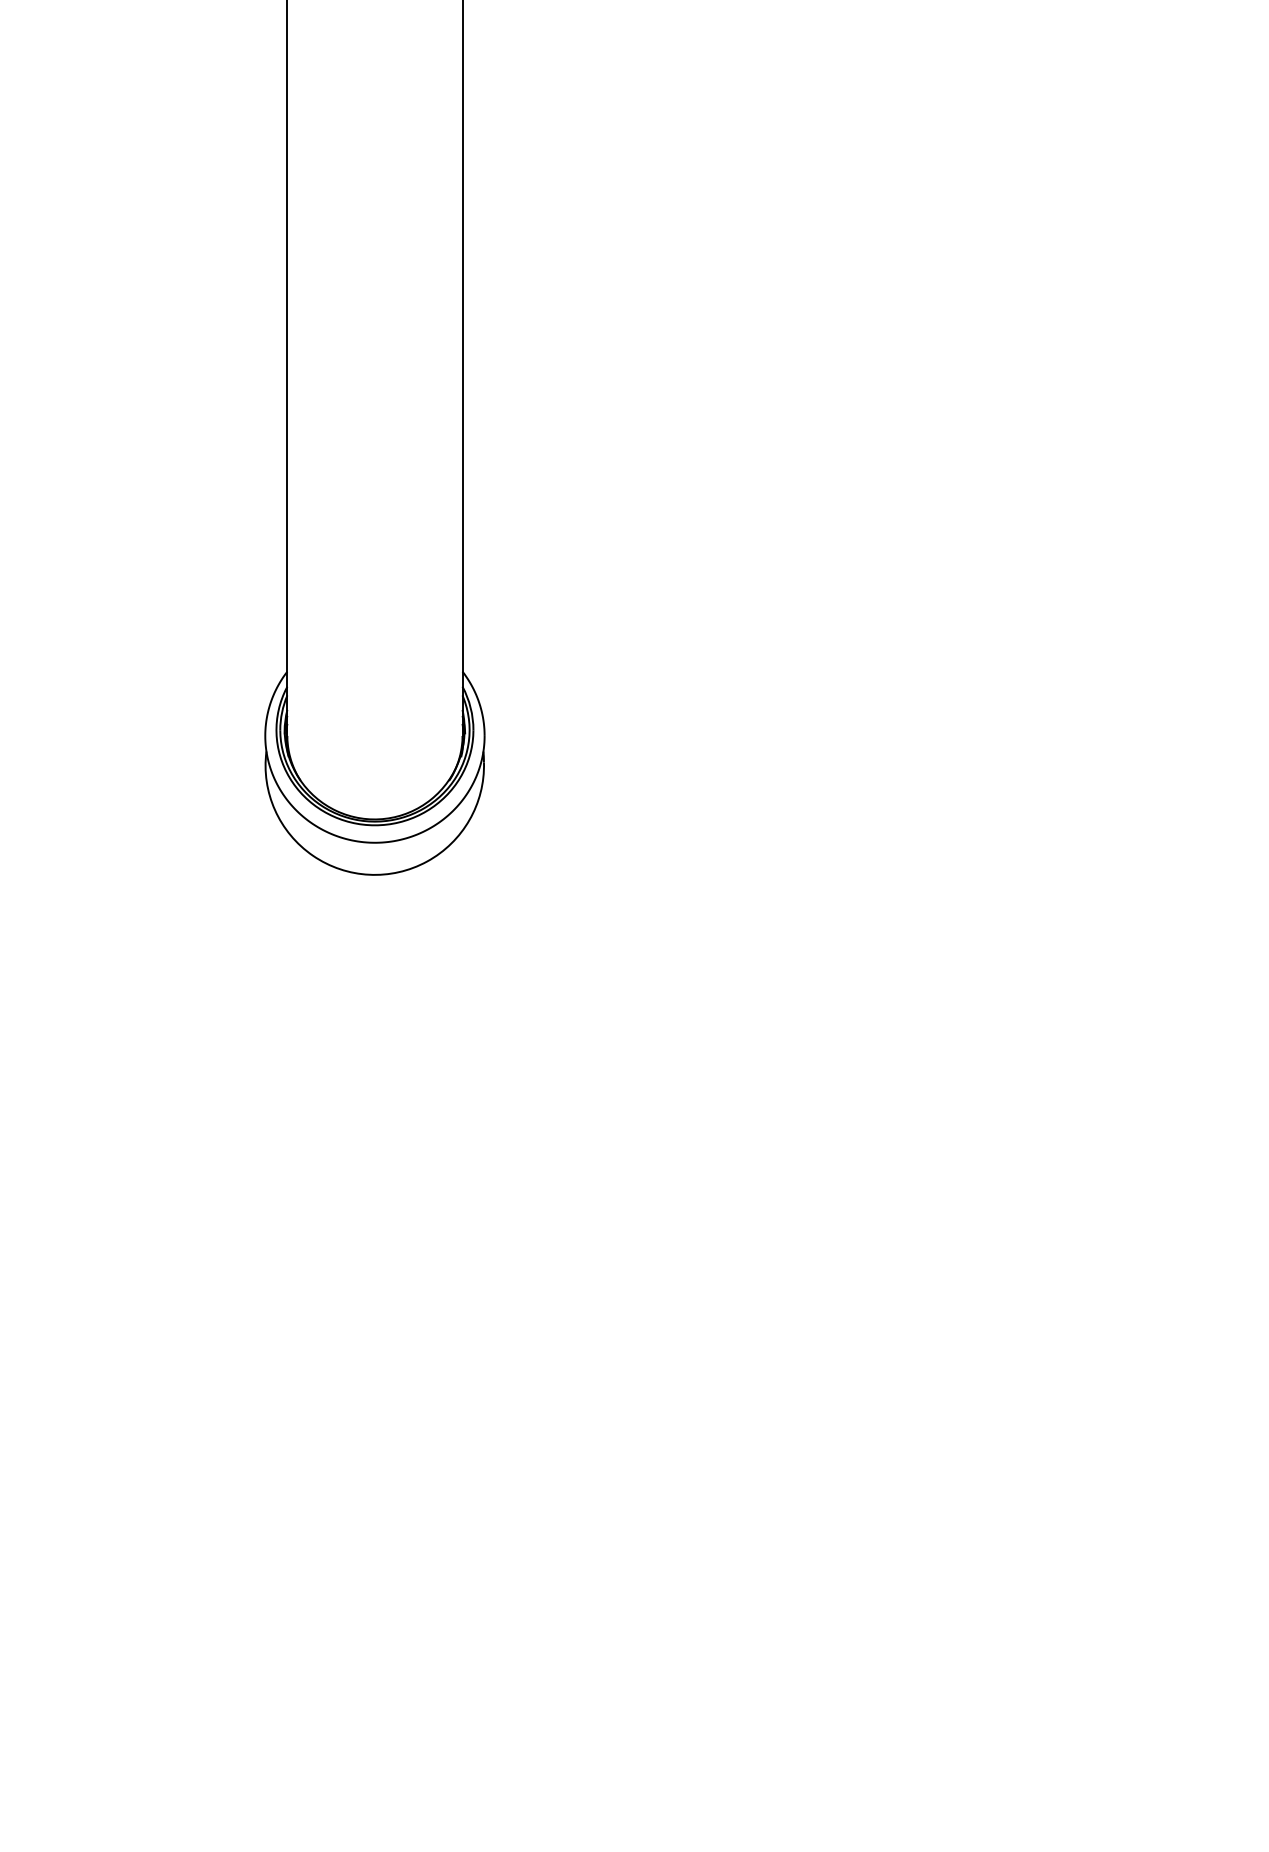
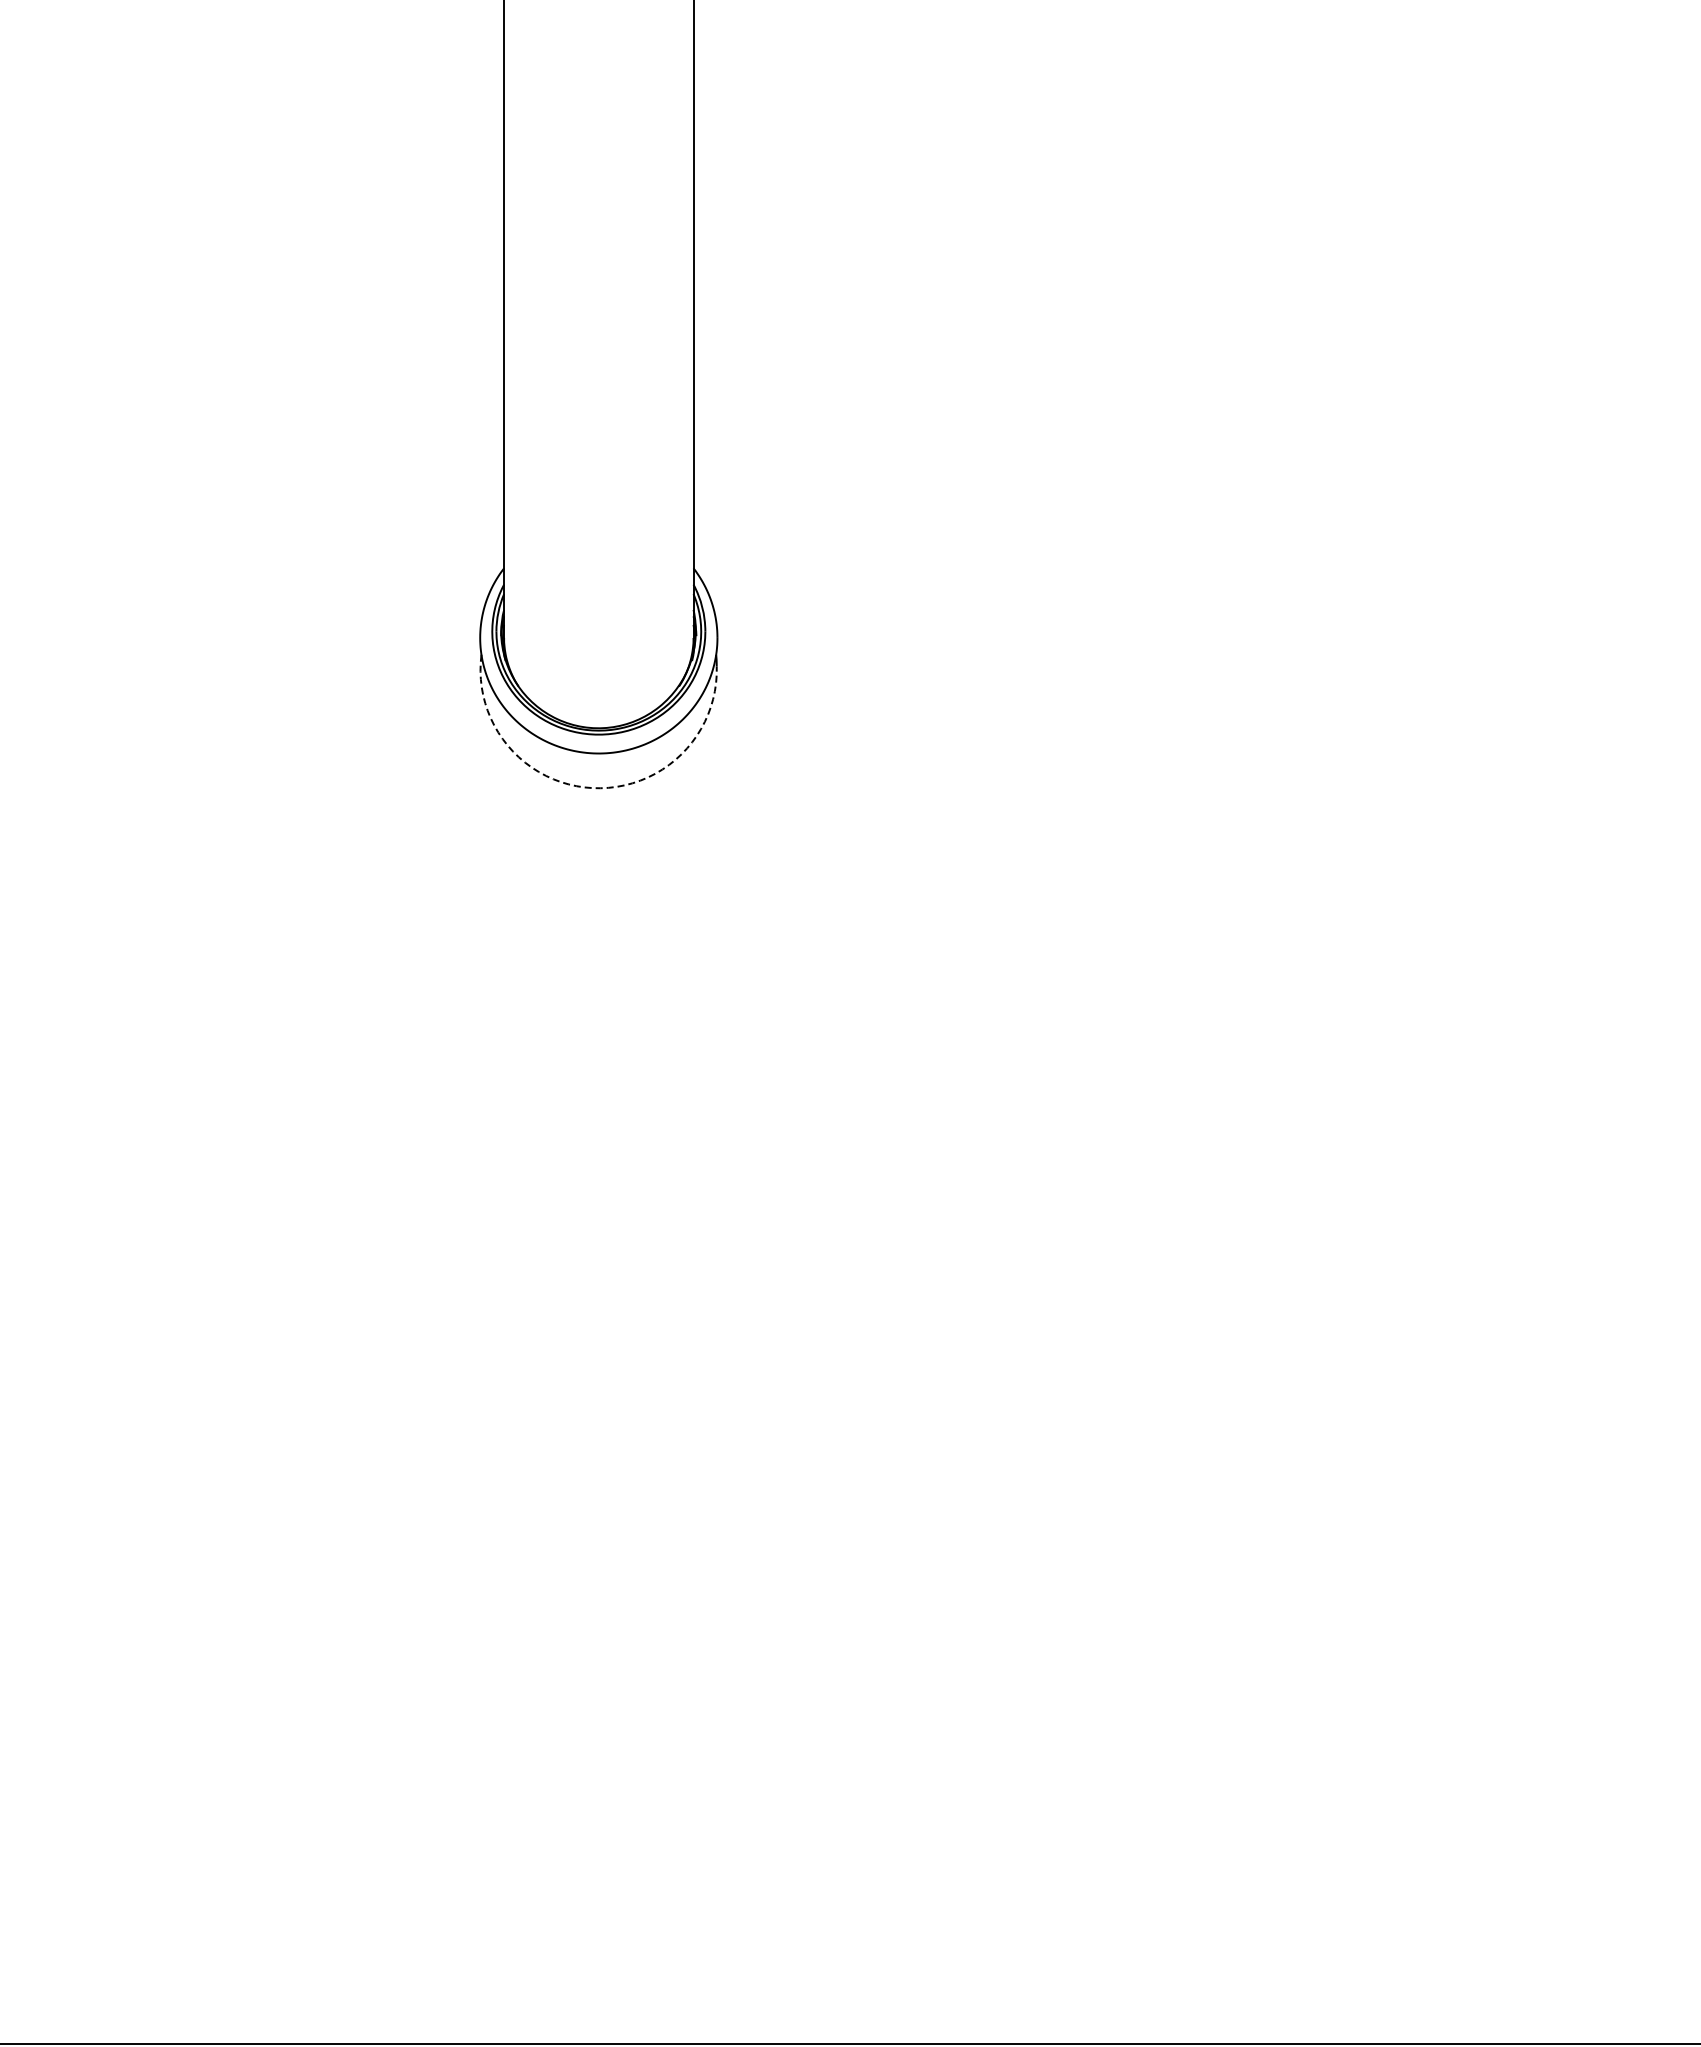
arc: (369, 875) -> (592, 788), solid -> dashed

